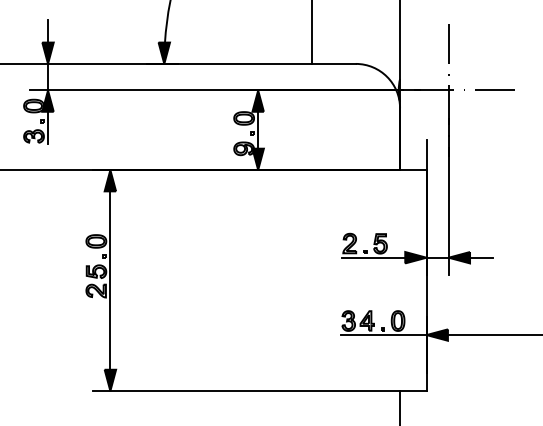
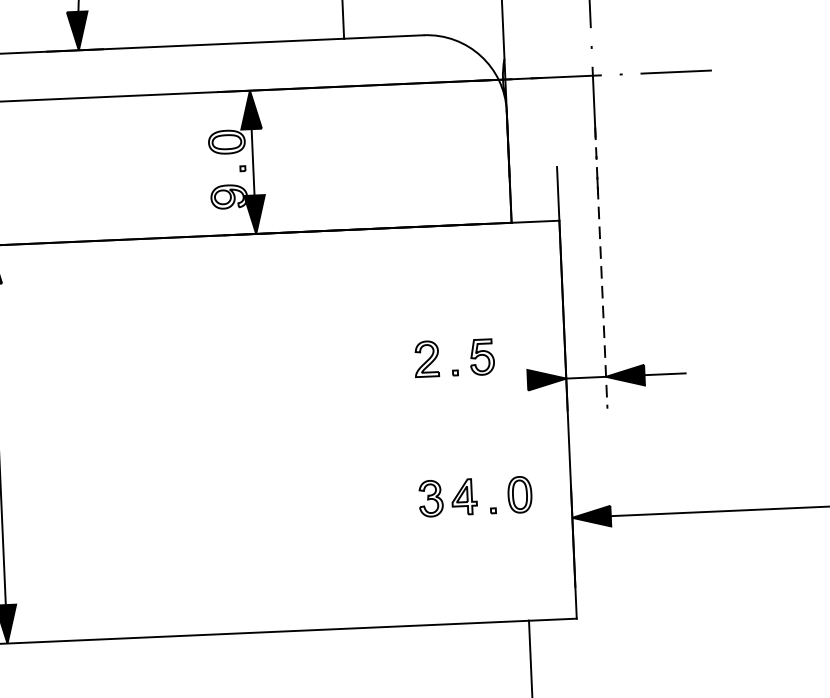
line: (448, 197) -> (600, 268), solid -> dashed
line: (373, 257) -> (470, 382), removed
line: (383, 335) -> (494, 521), removed

